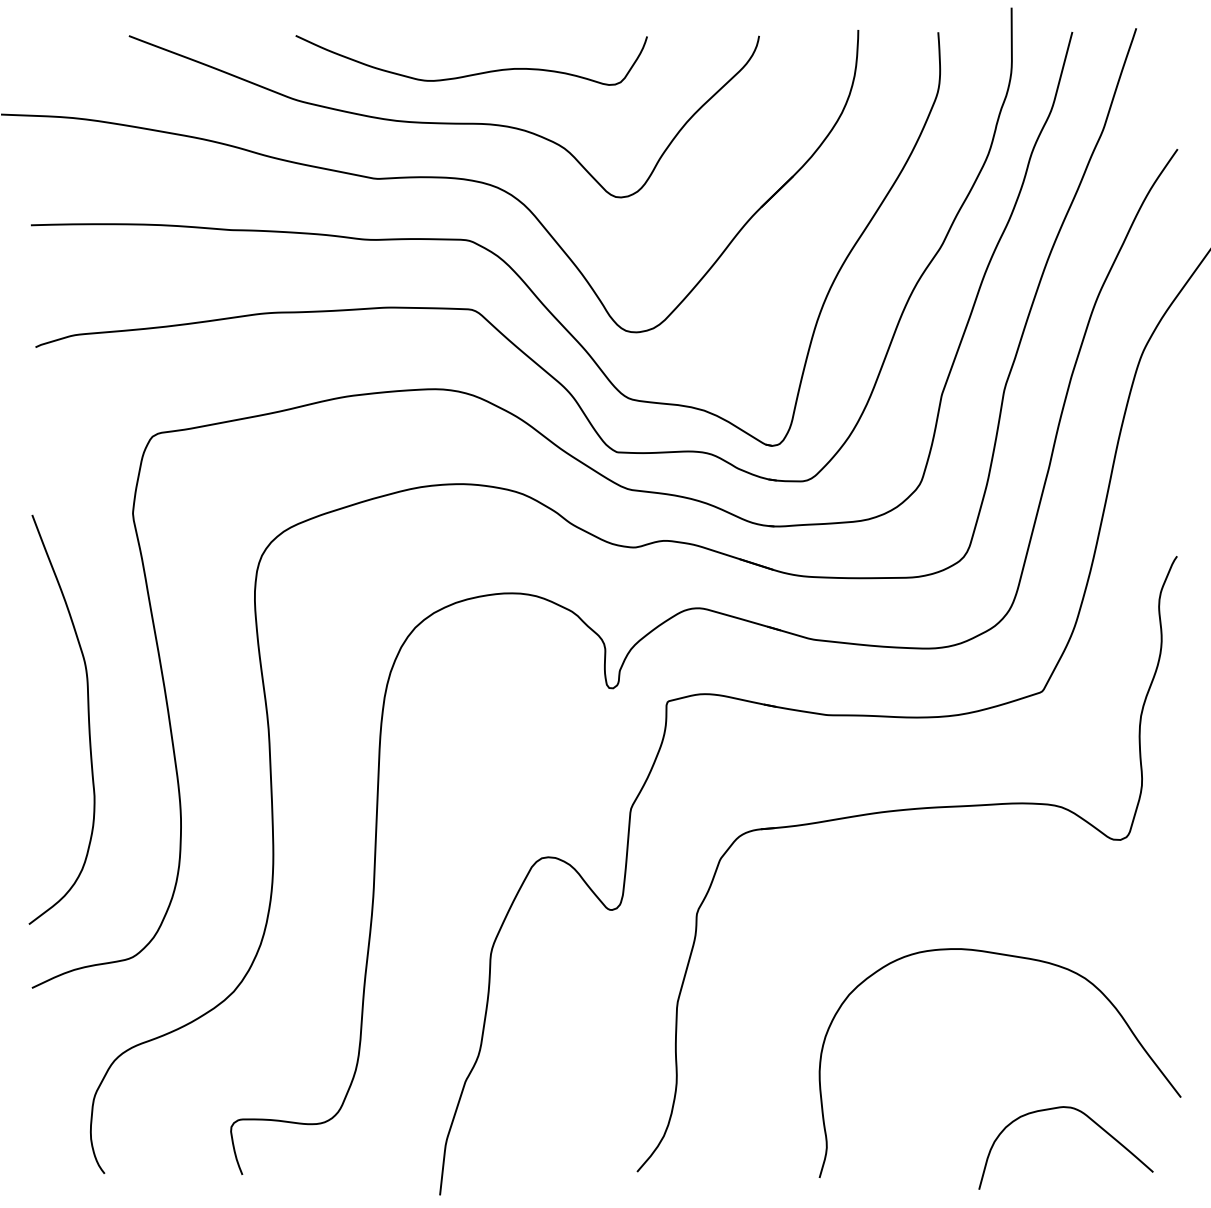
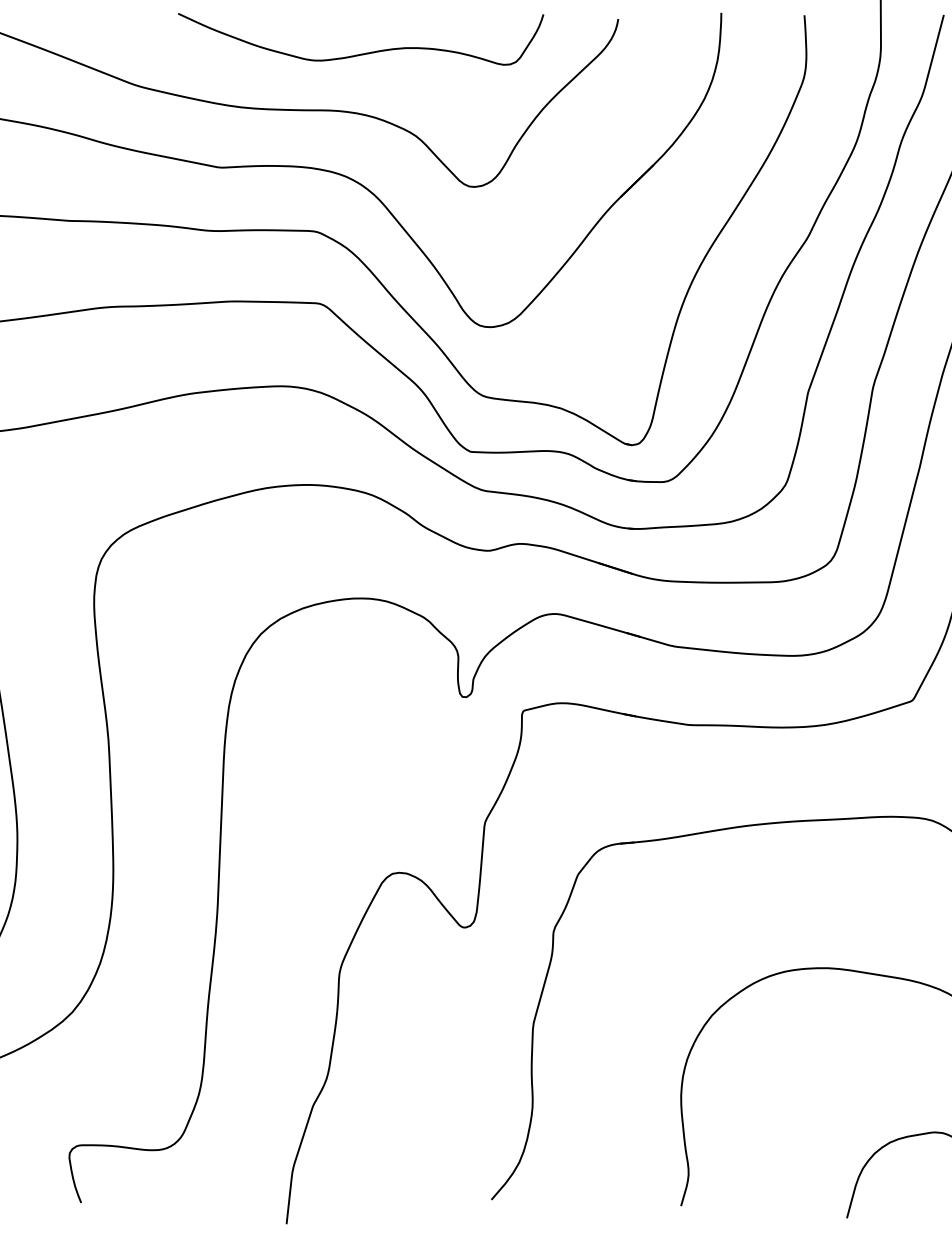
curve: (474, 73) -> (363, 52), moved

